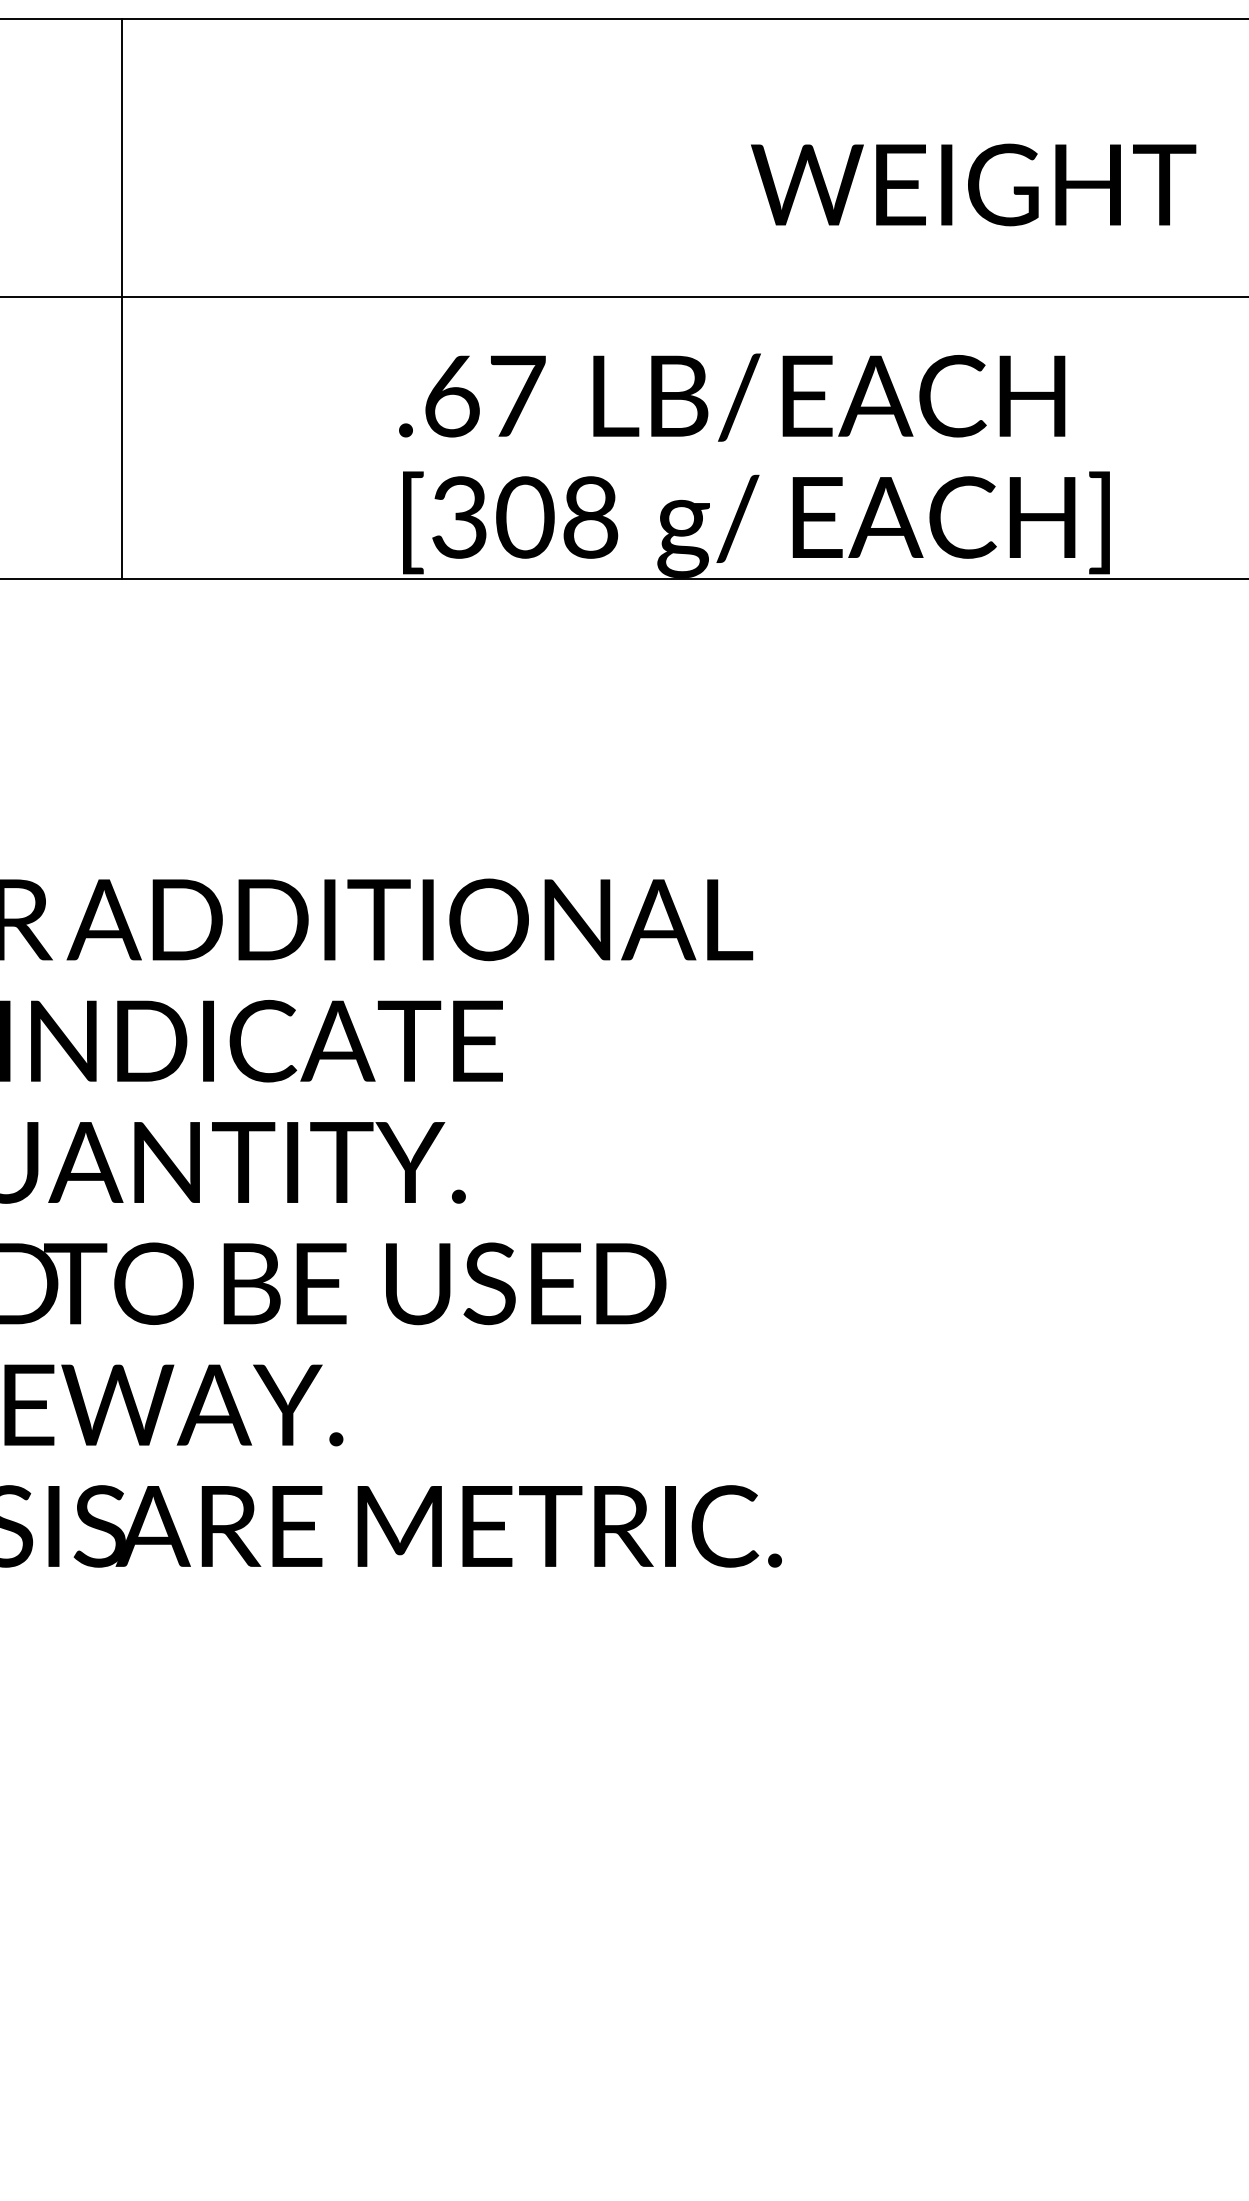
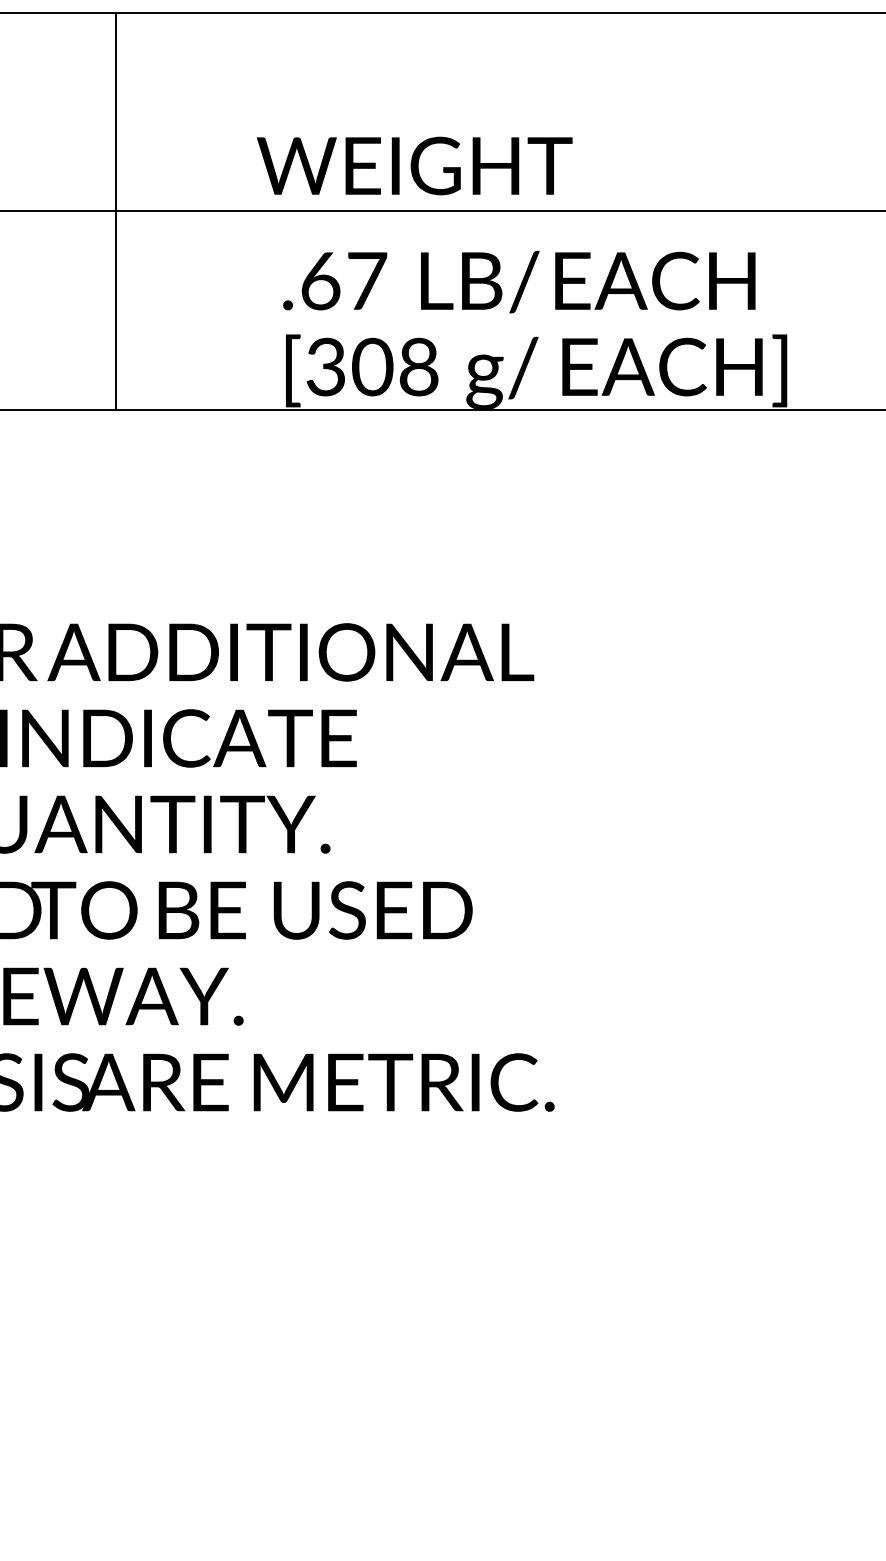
text: (973, 184) -> (414, 165), moved
line: (121, 298) -> (116, 211), moved

